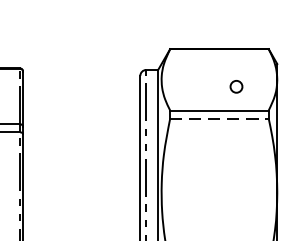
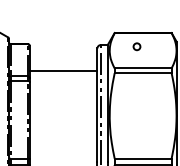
circle: (235, 86) -> (136, 46), moved
line: (81, 115) -> (63, 71), added
line: (220, 119) -> (143, 73), dashed -> solid

